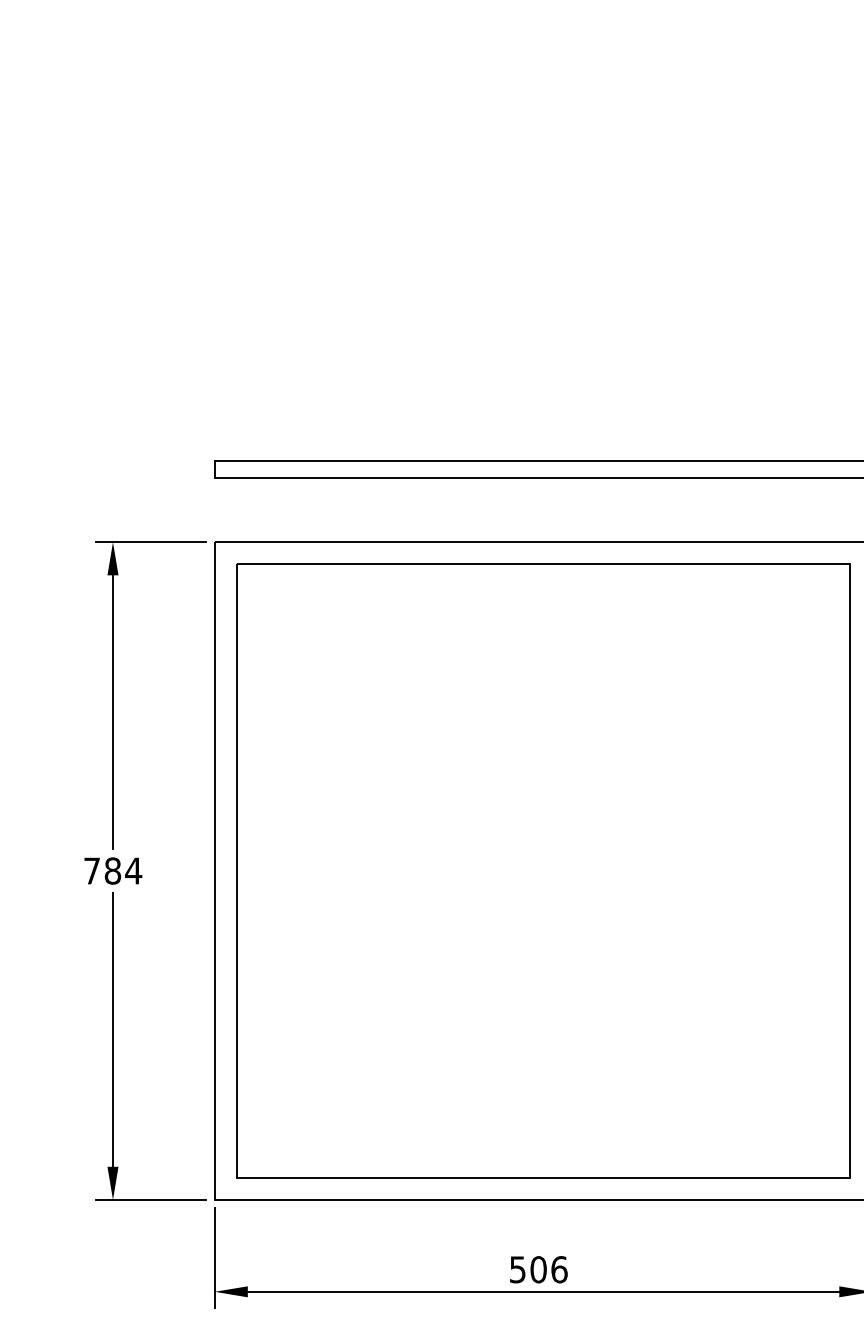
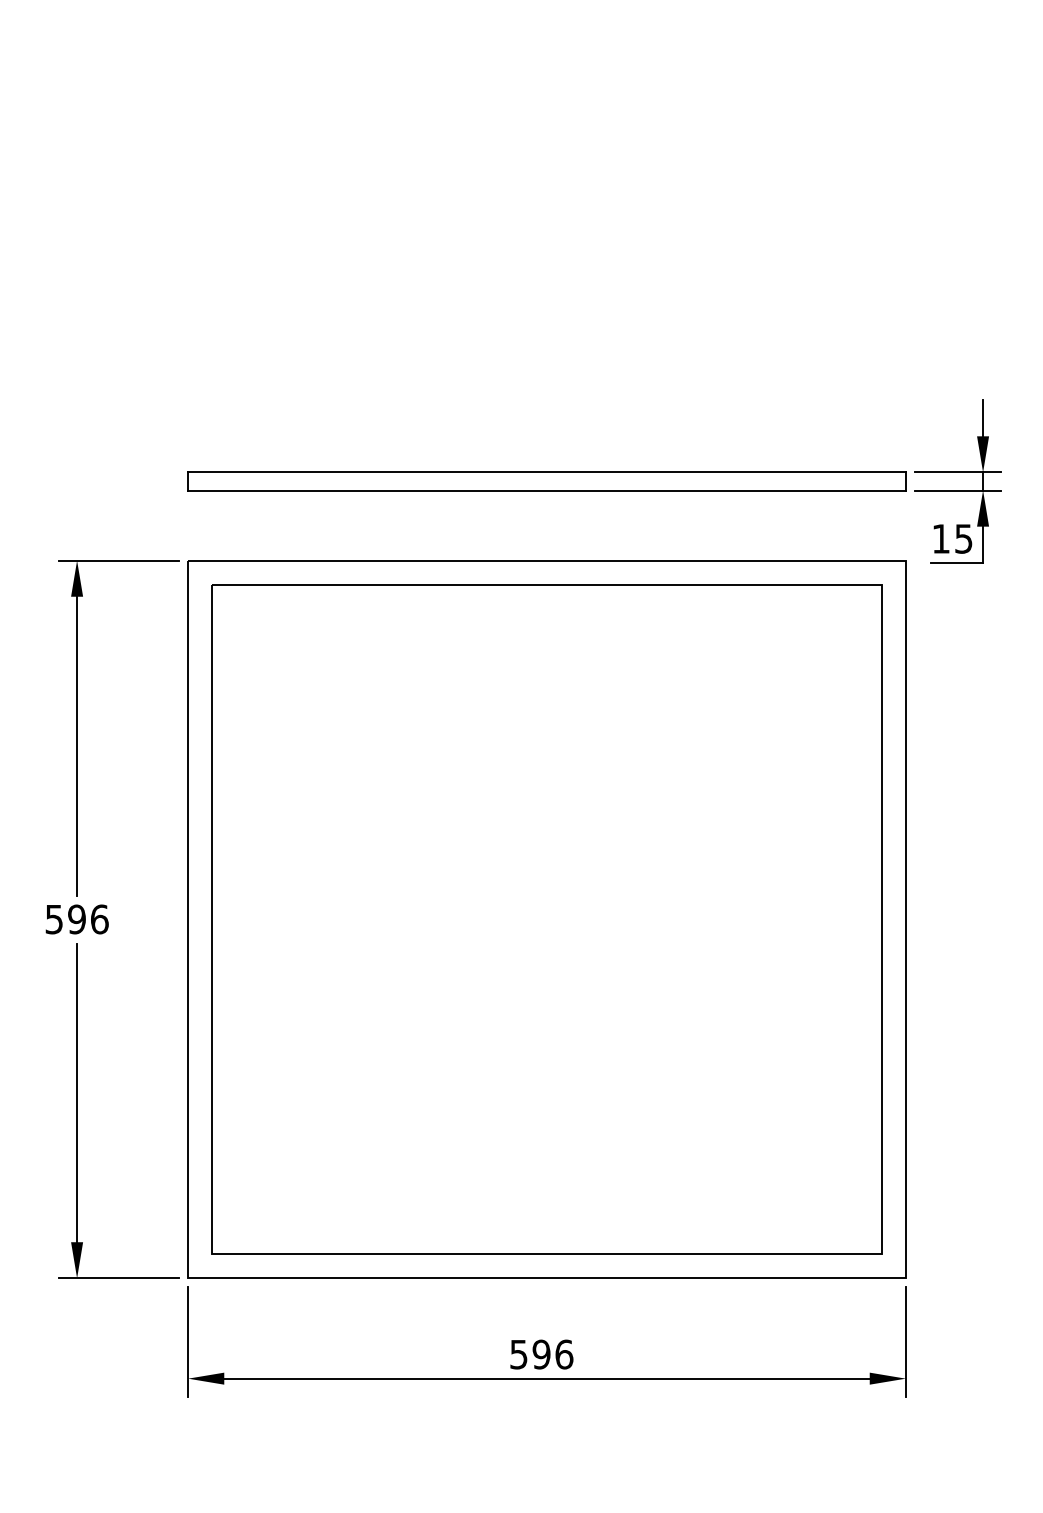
text: (113, 871) -> (77, 919), 784 -> 596
text: (538, 1269) -> (541, 1354), 506 -> 596

